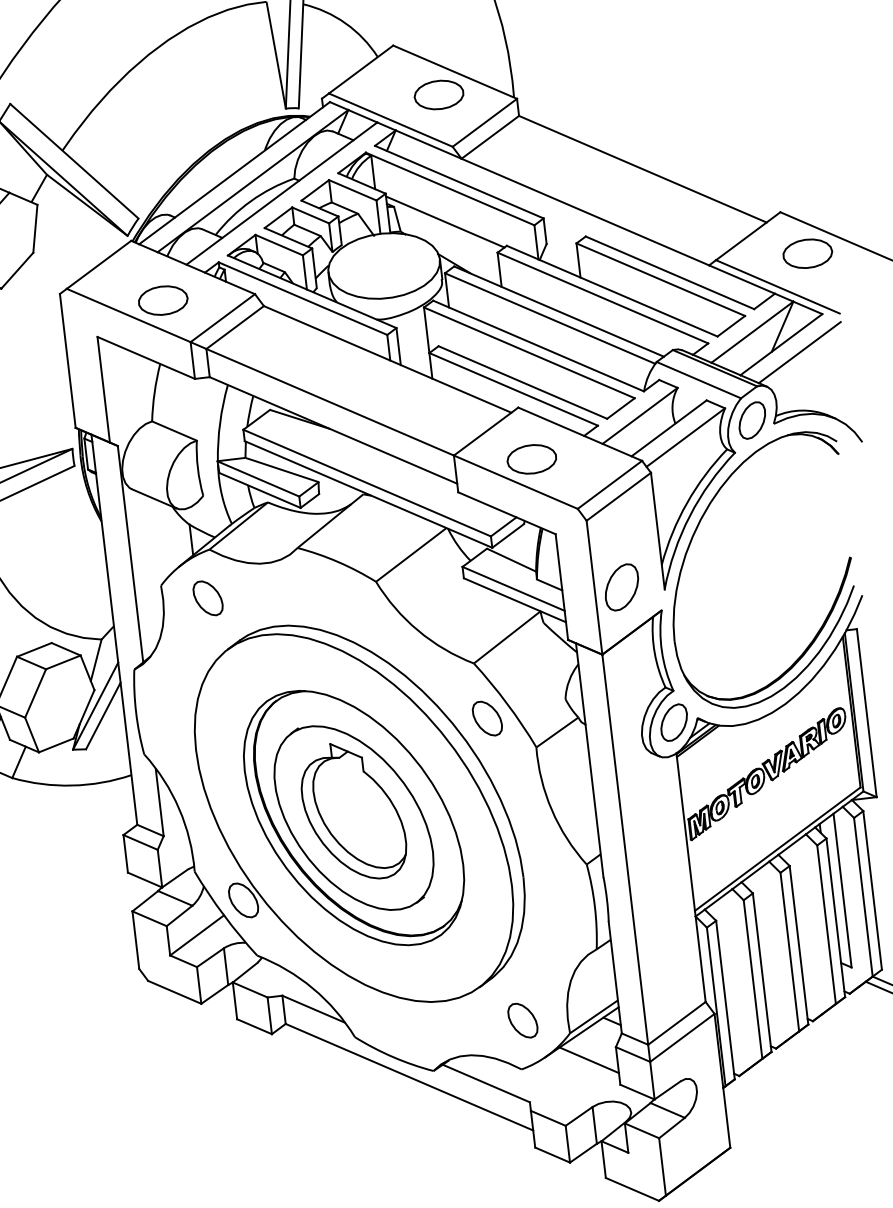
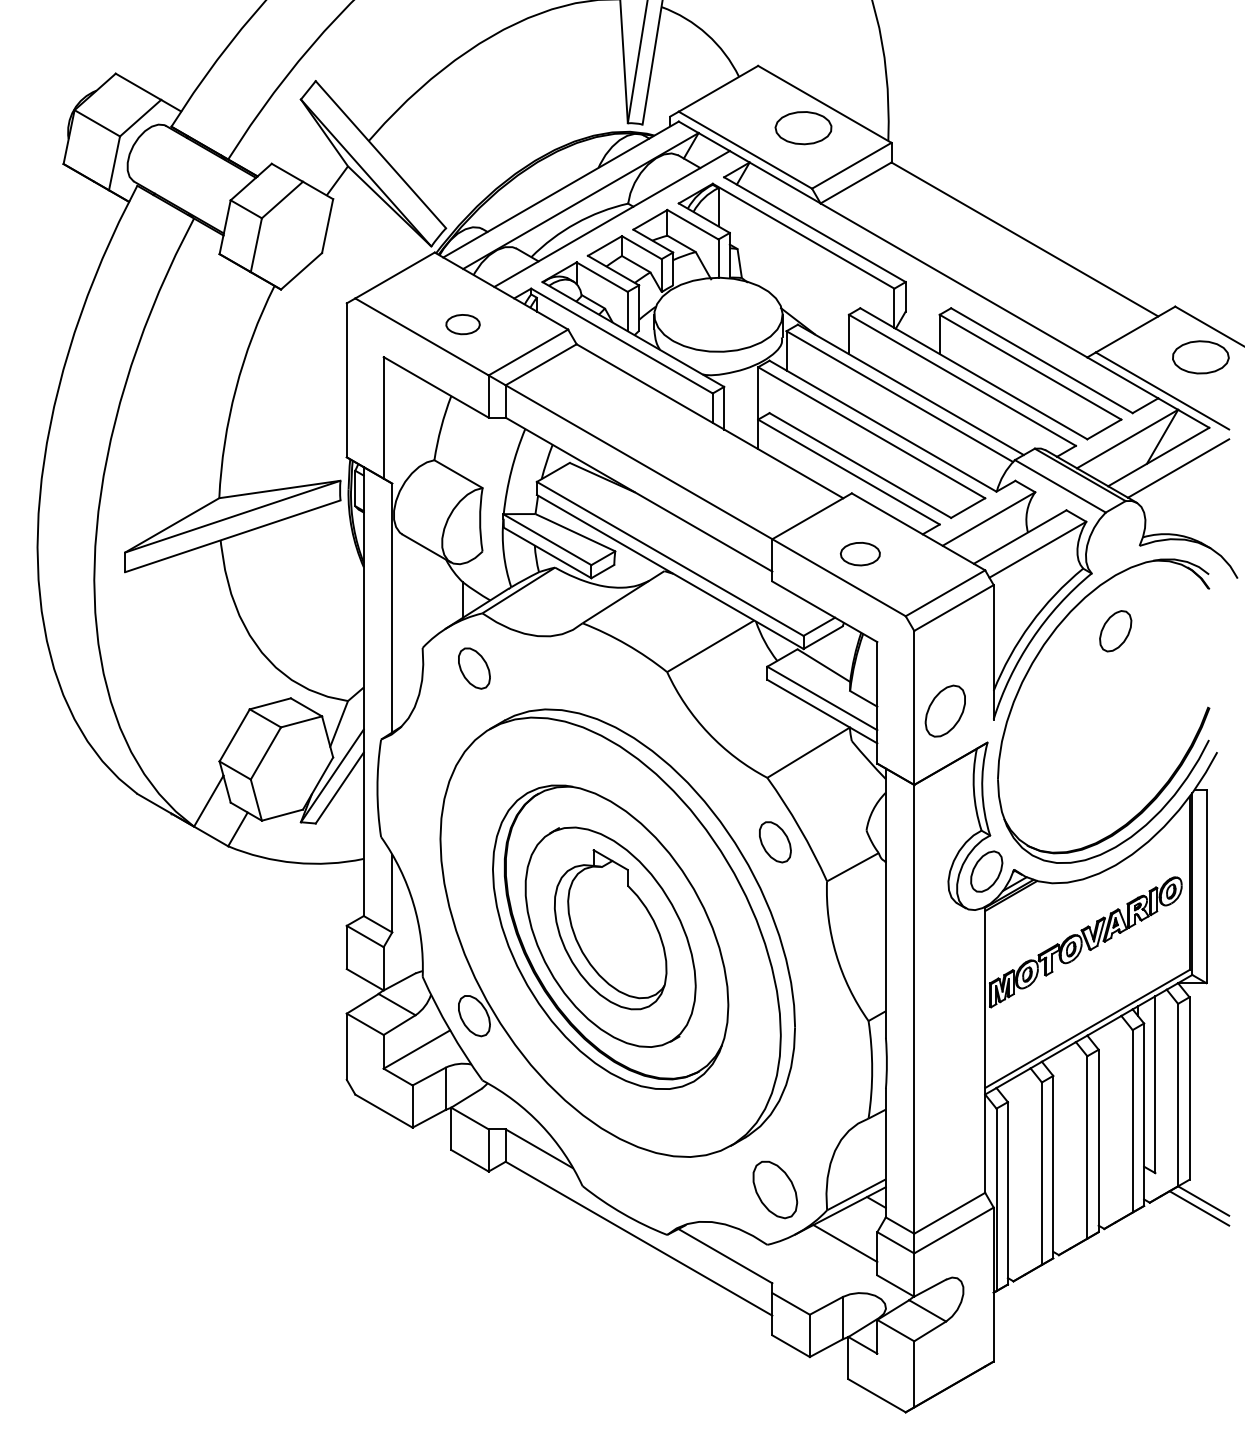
line: (445, 221) -> (793, 272), removed
part: (162, 300) -> (462, 324), size x0.6
part: (752, 420) -> (1115, 631), moved
part: (532, 459) -> (860, 554), size x0.7
part: (523, 1020) -> (775, 1189), size x1.4

